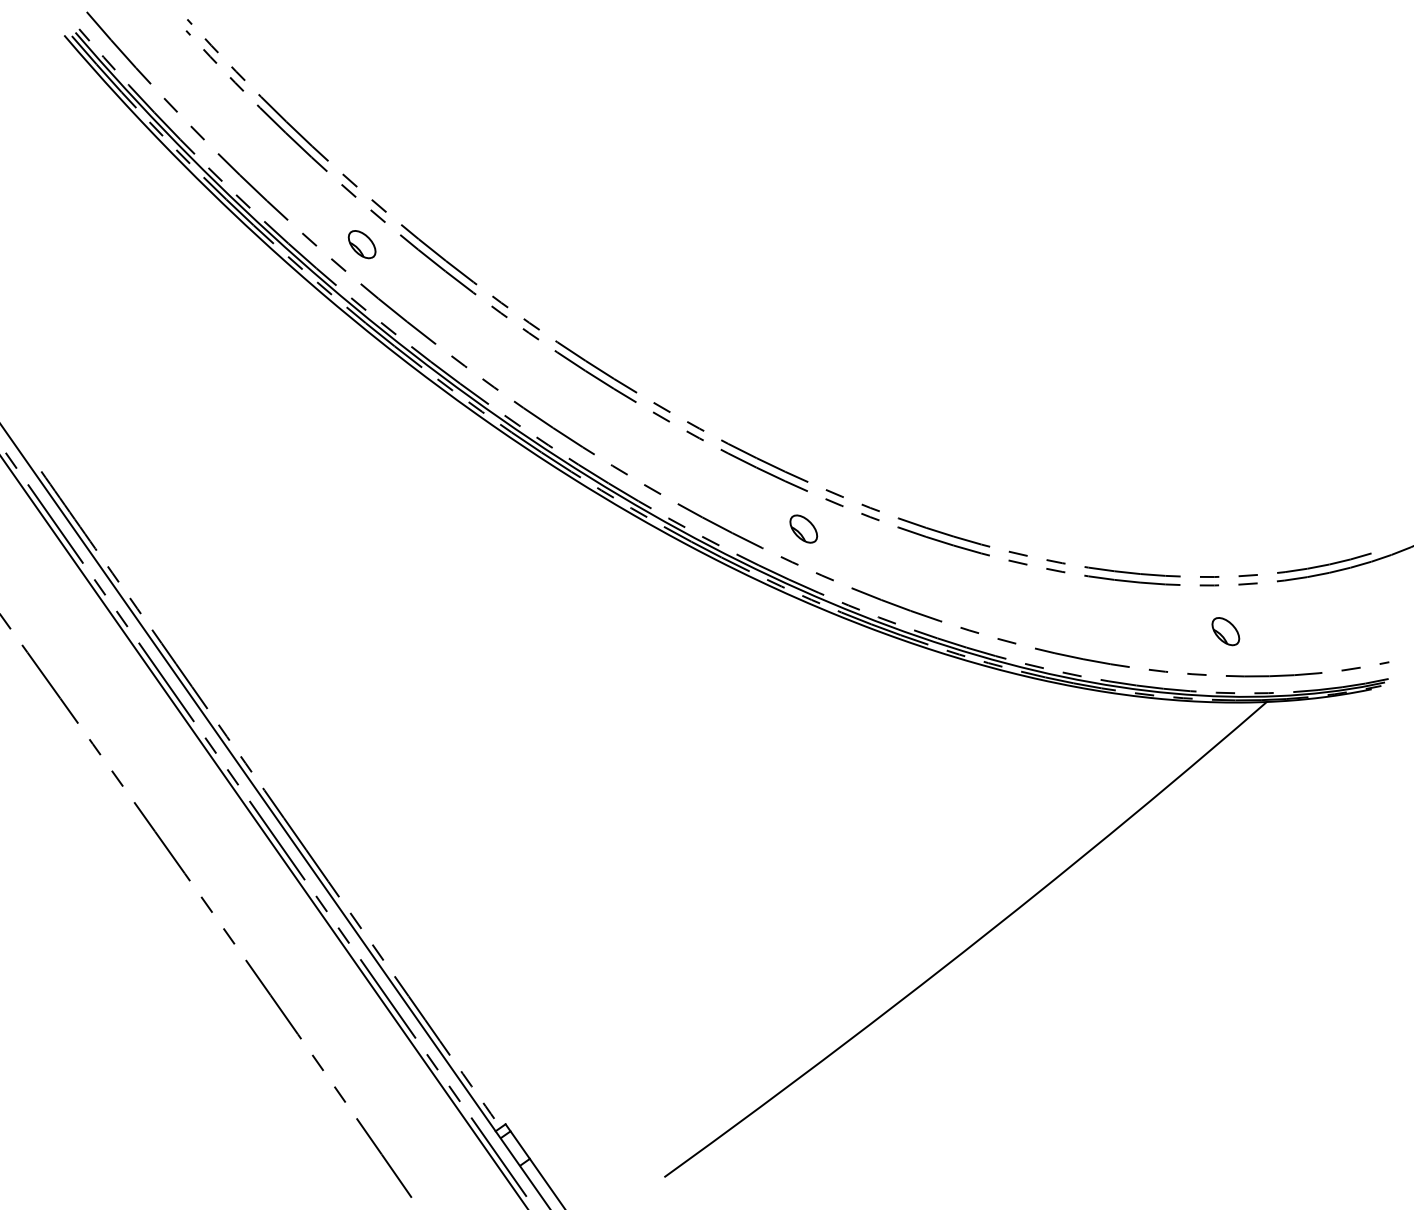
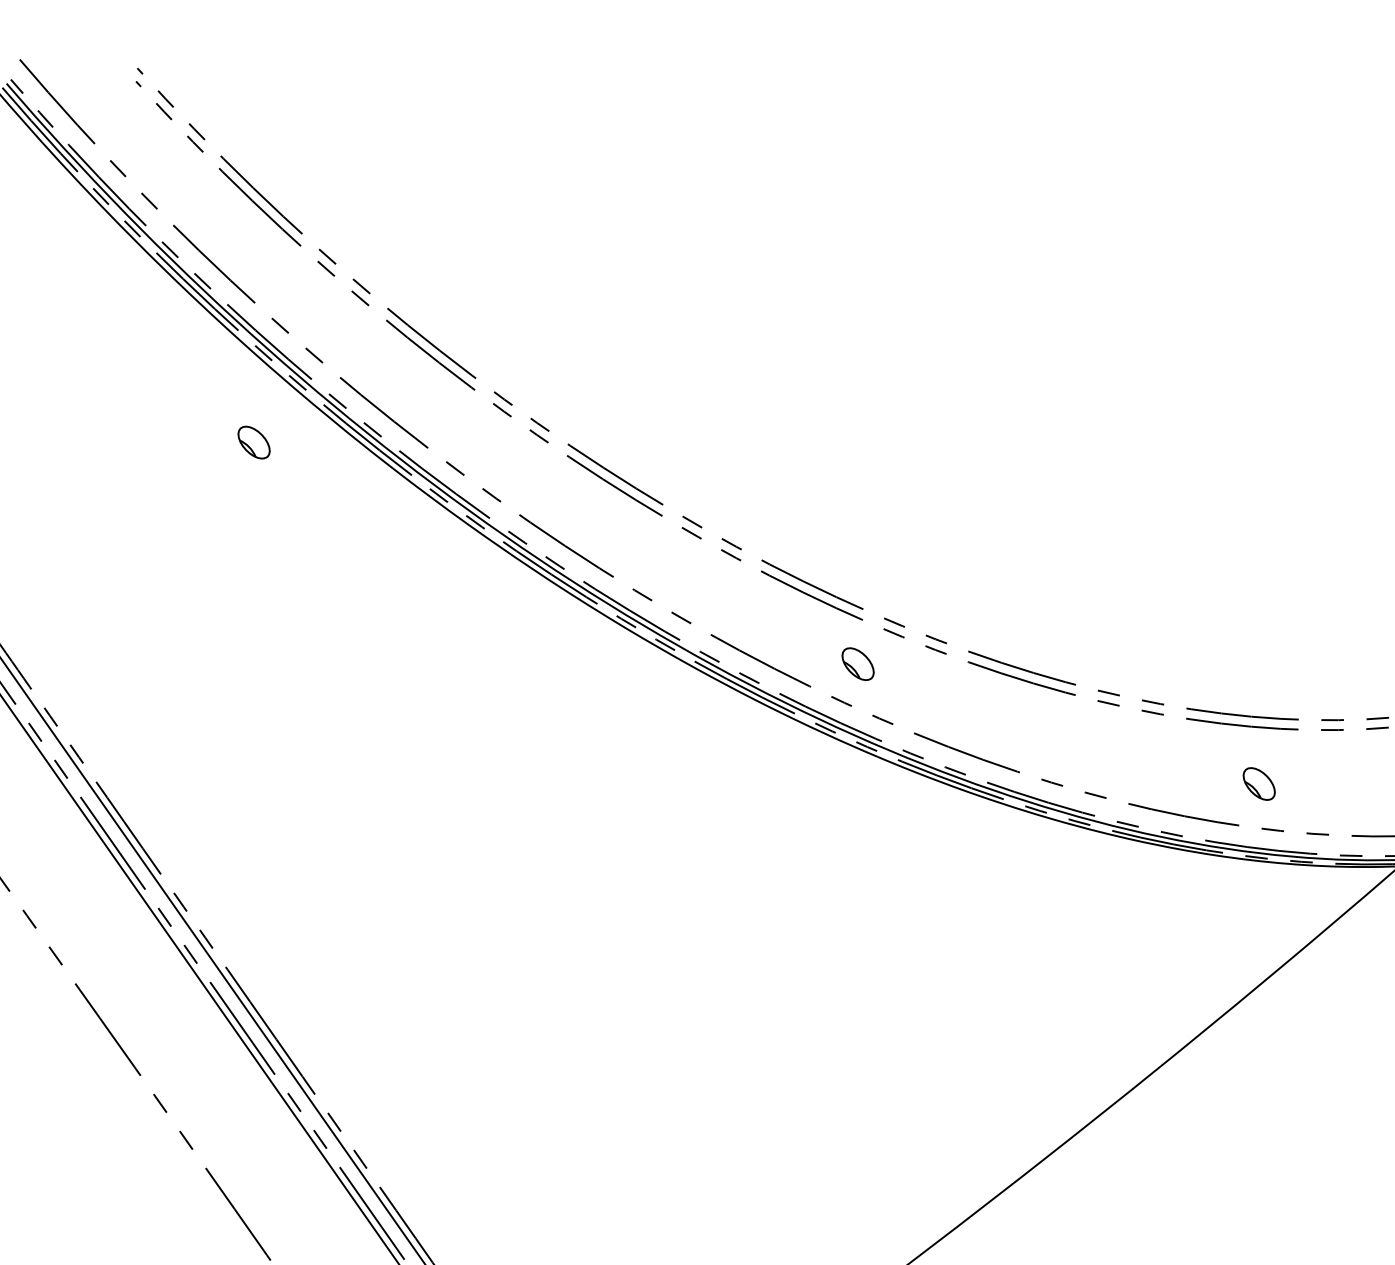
part: (361, 244) -> (253, 442), moved
part: (1225, 631) -> (1258, 783), moved

